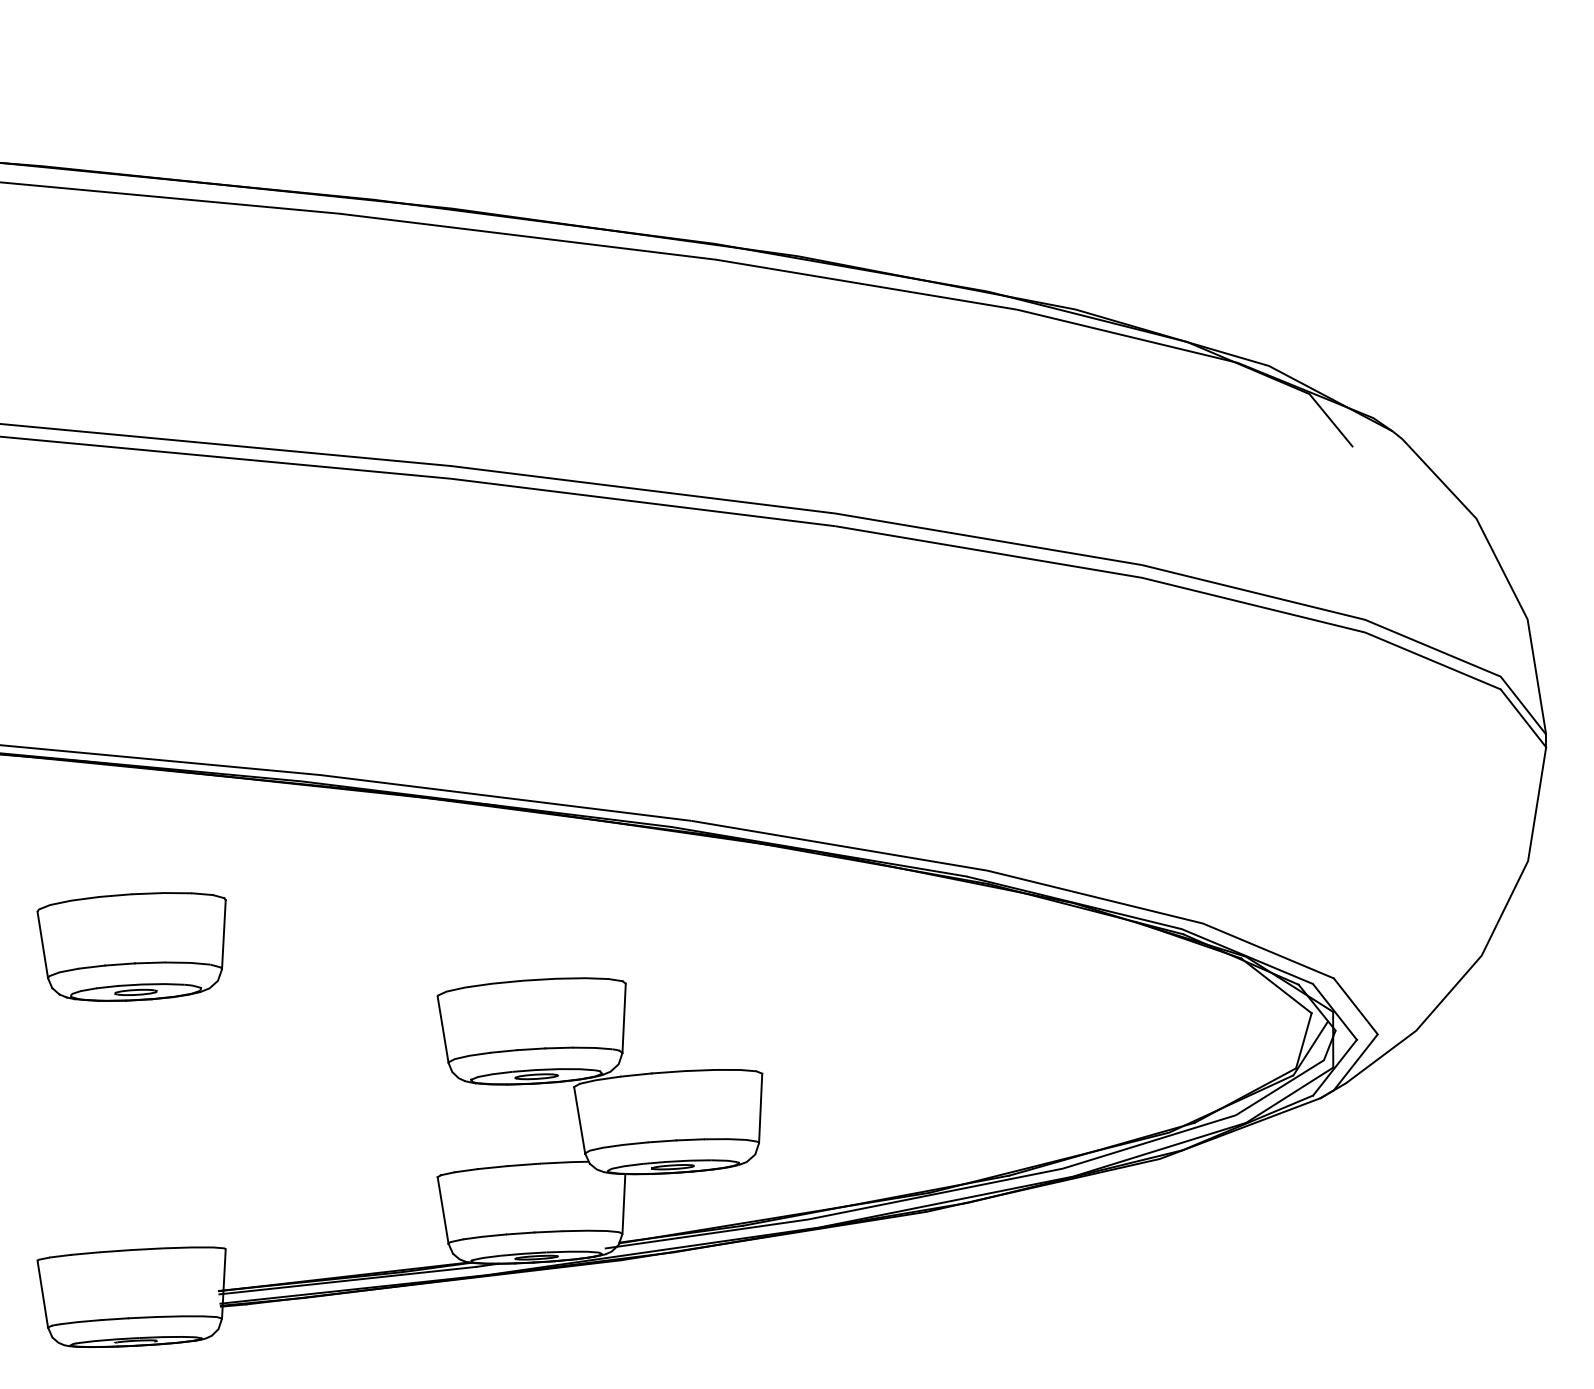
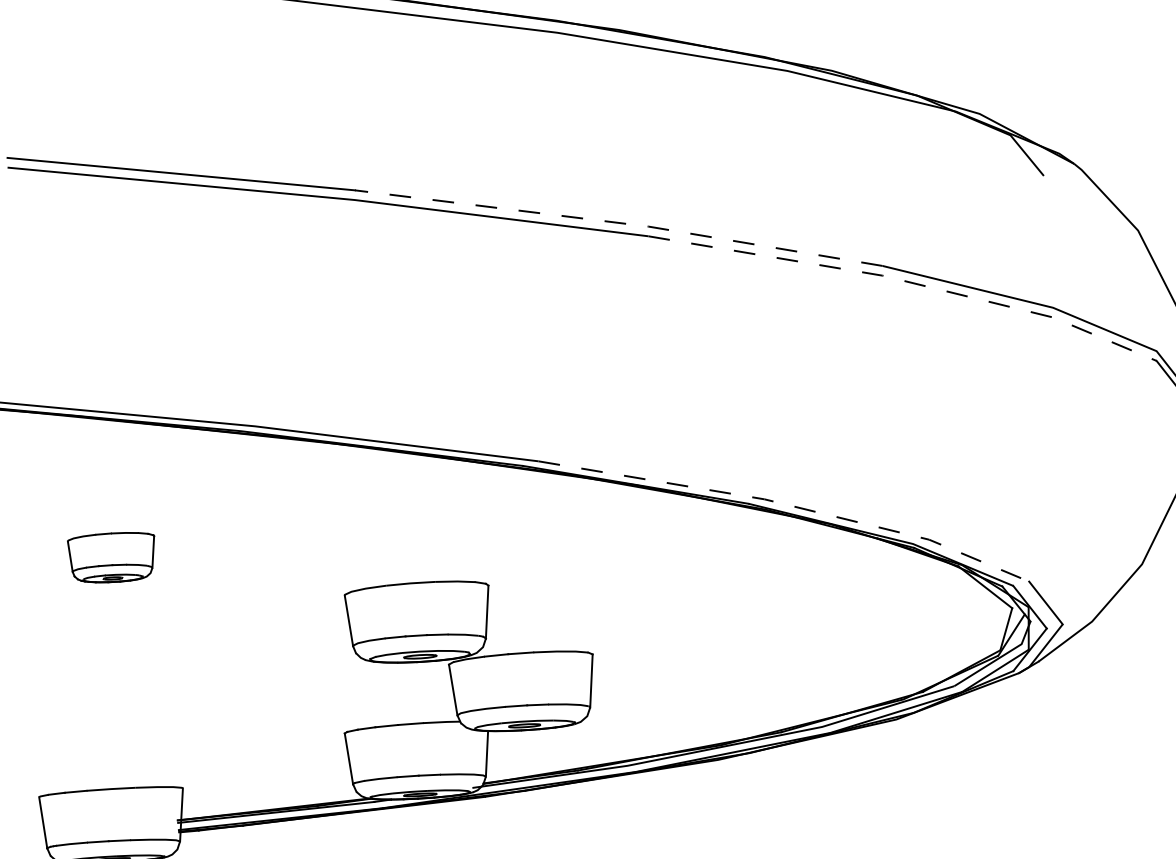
line: (797, 508) -> (619, 222), solid -> dashed
line: (1174, 585) -> (907, 281), solid -> dashed
line: (1018, 878) -> (788, 505), solid -> dashed
part: (131, 946) -> (110, 557), size x0.6

